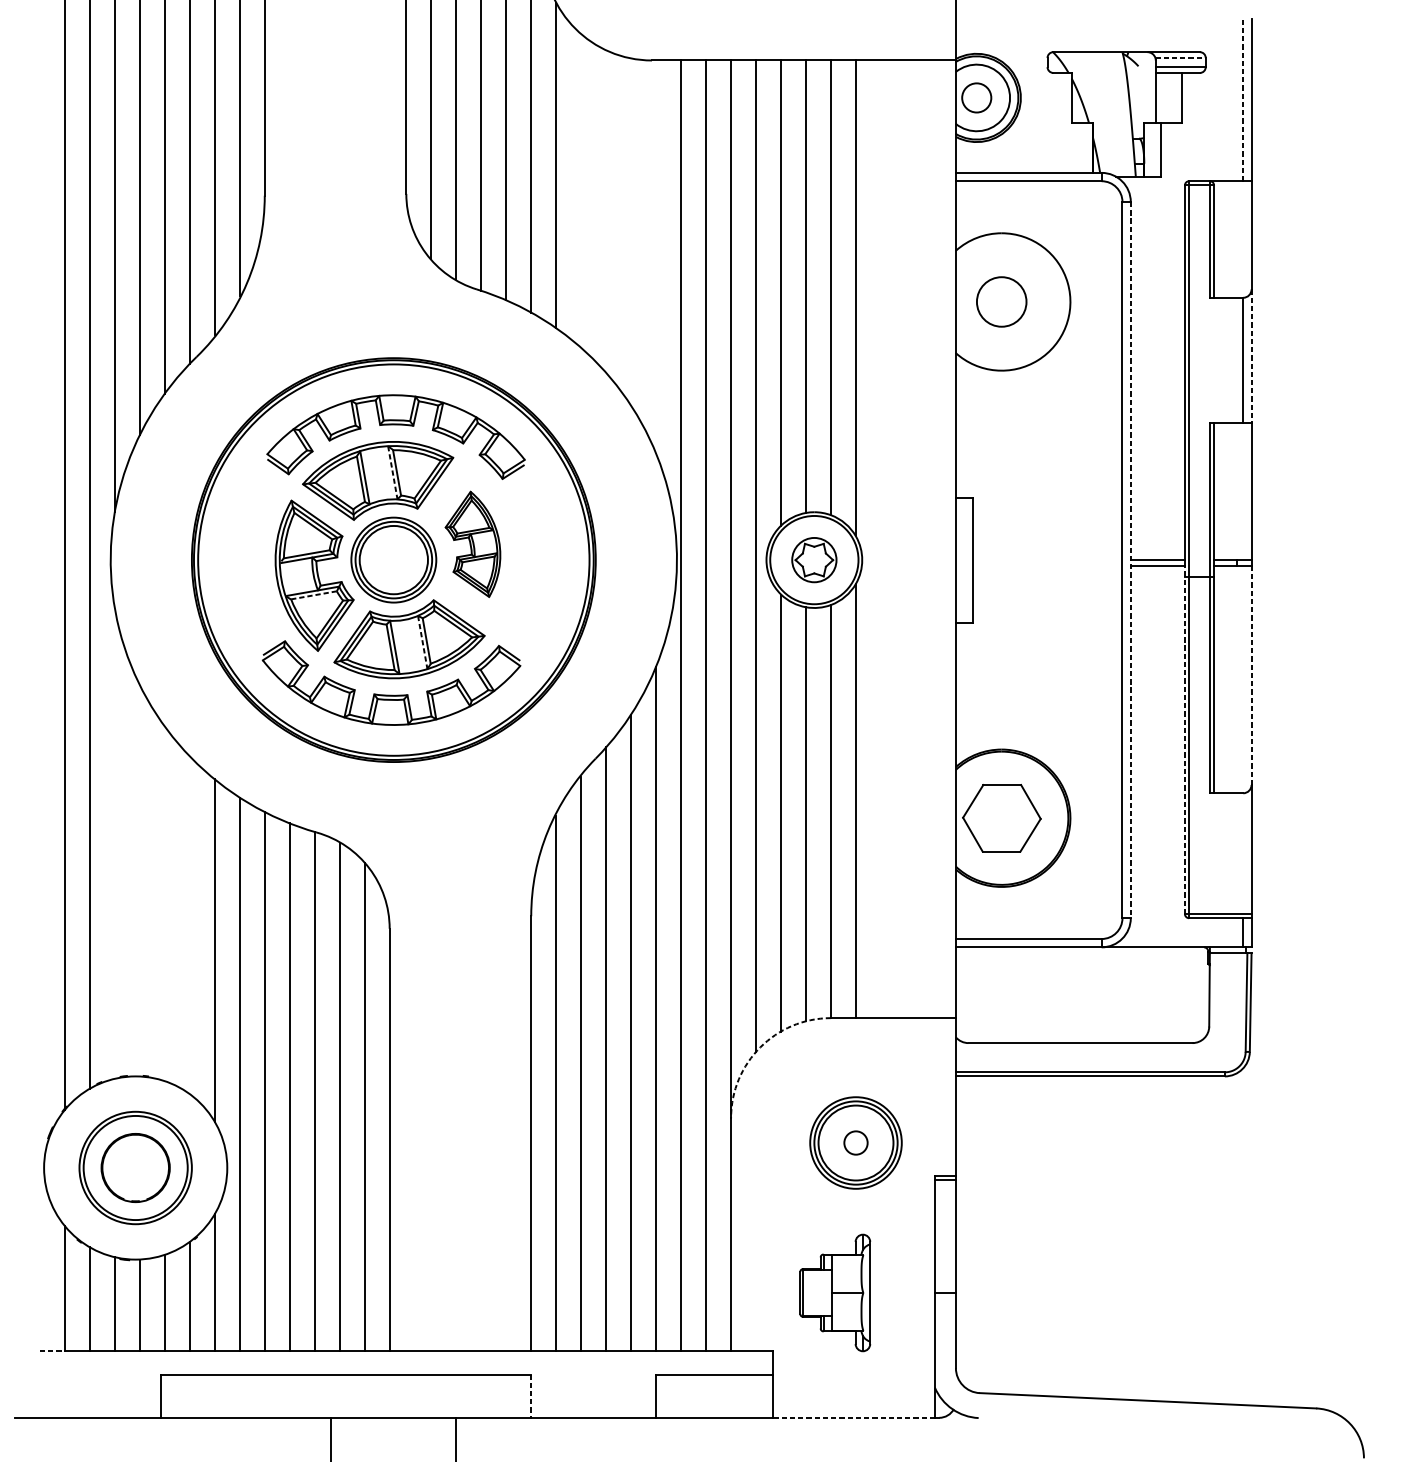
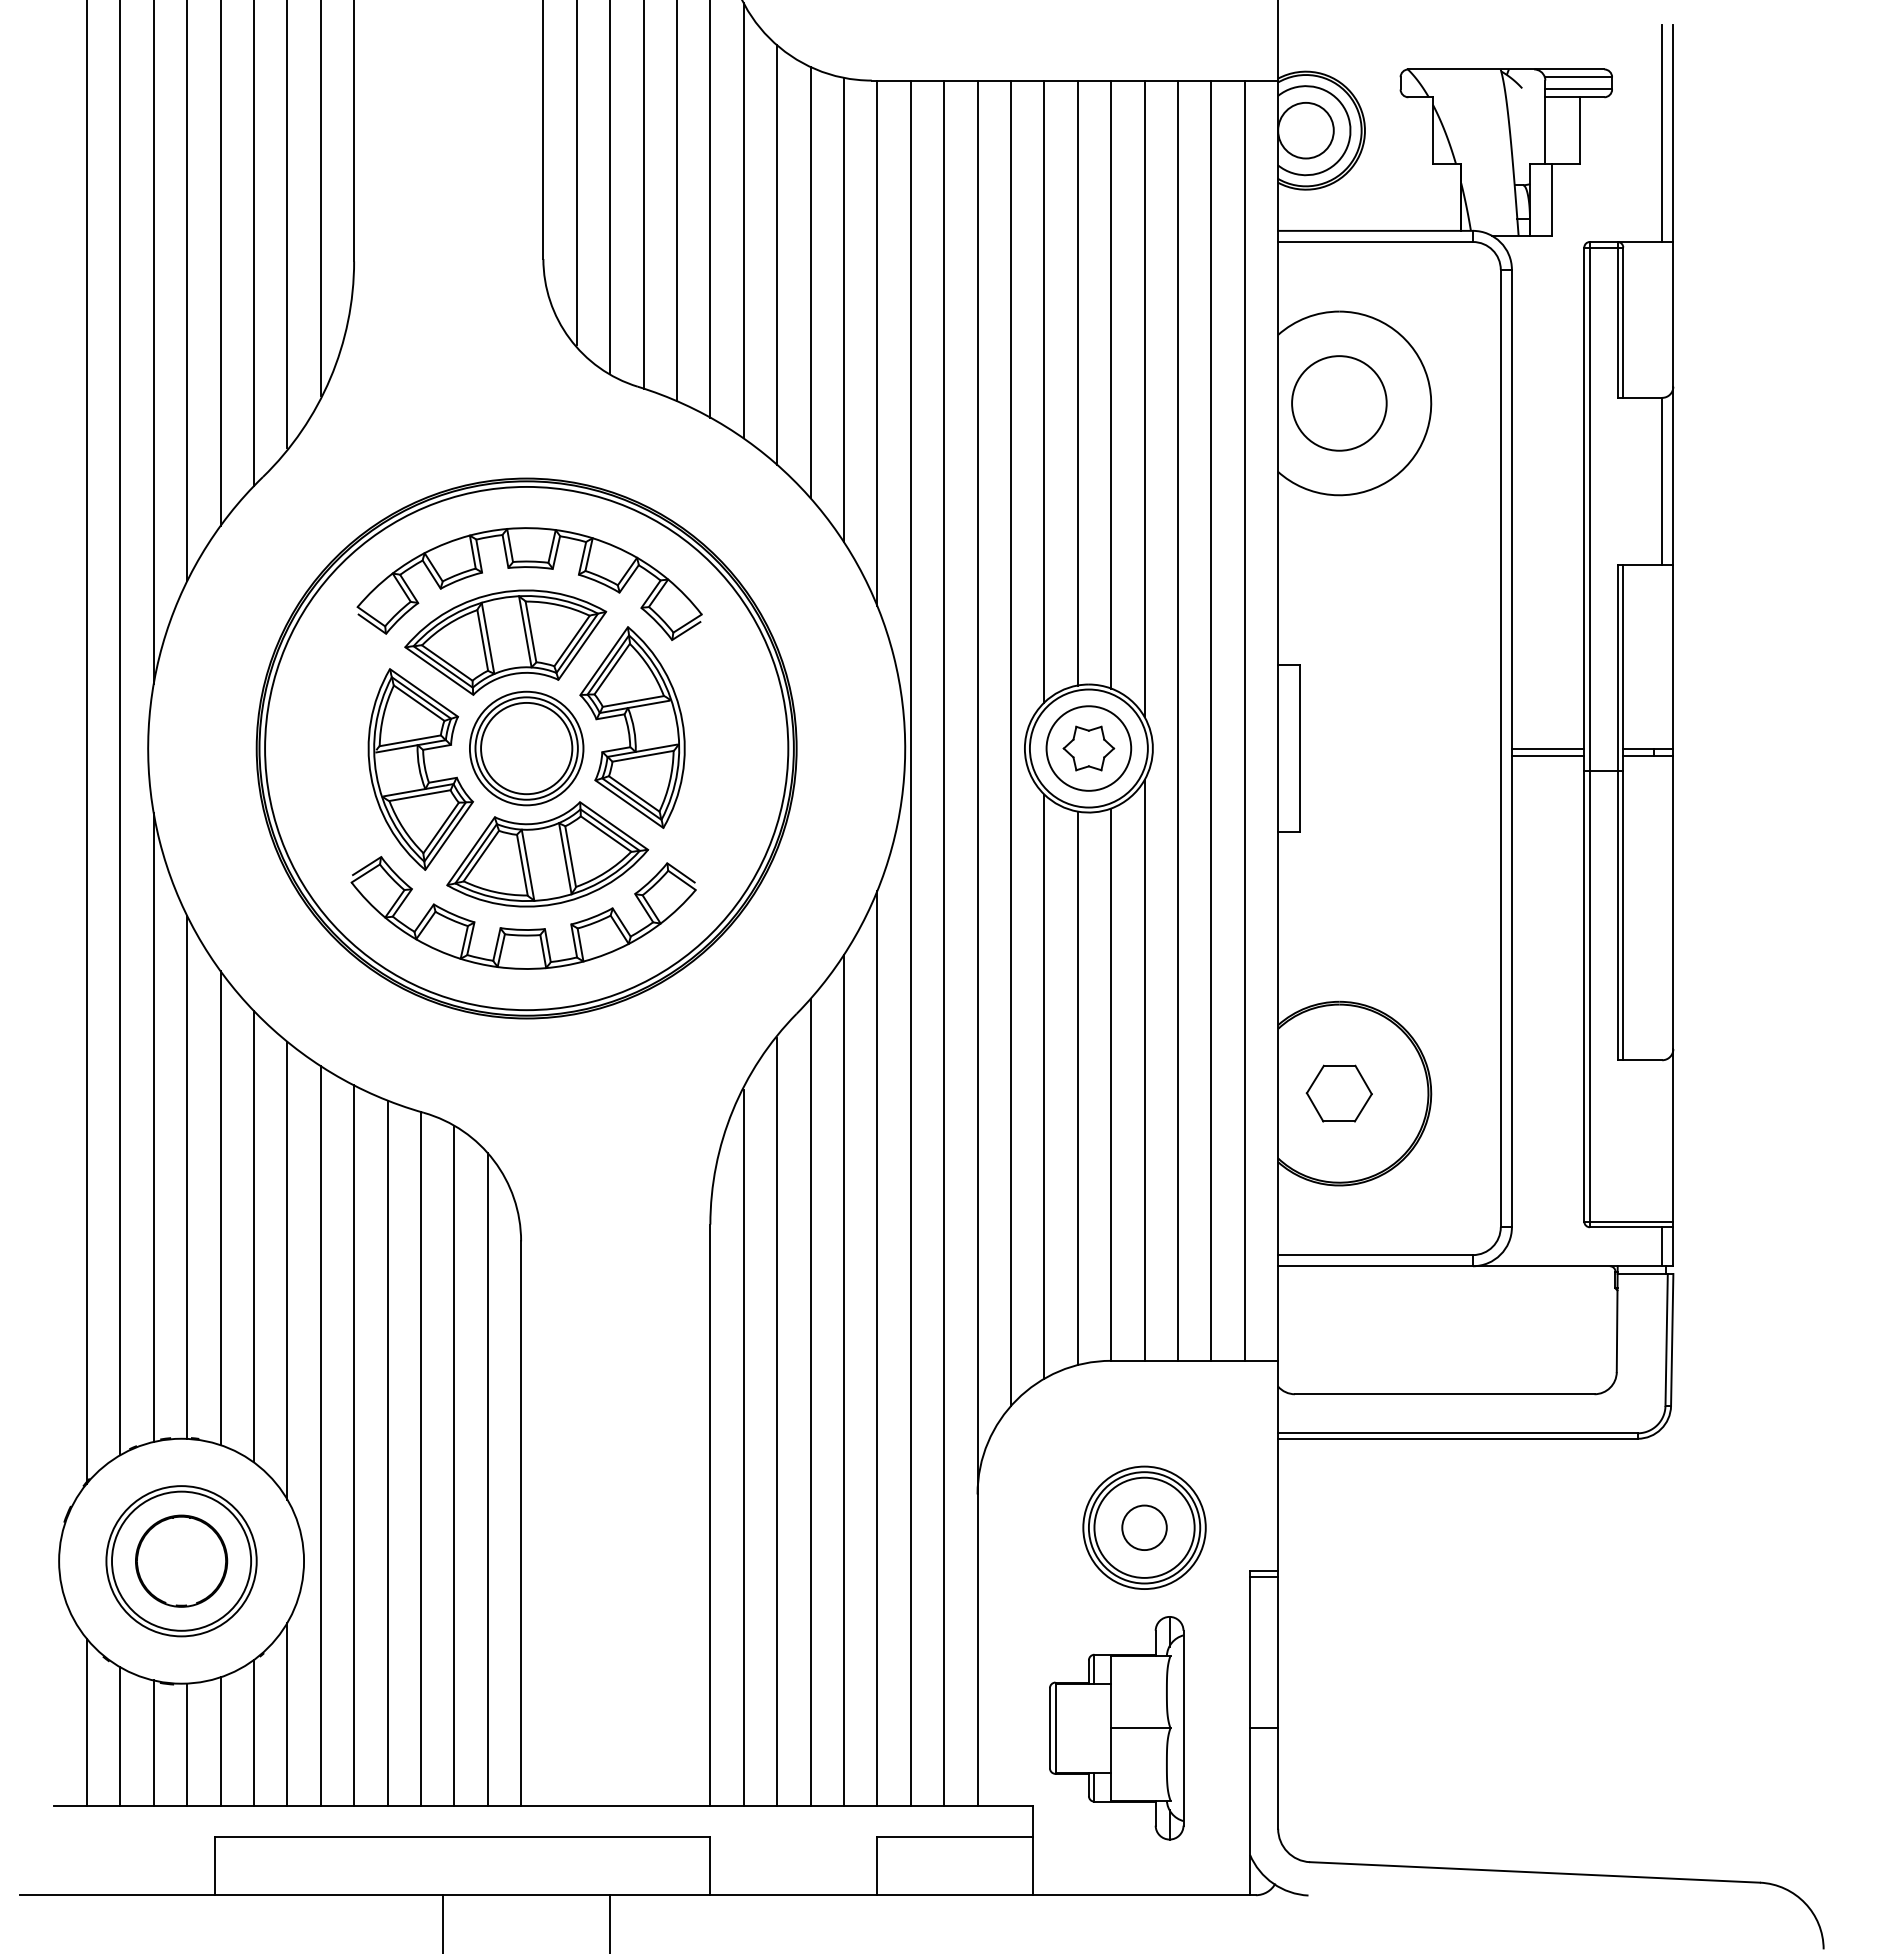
line: (1180, 58) -> (1578, 77), dashed -> solid
circle: (976, 97) -> (1305, 130), size x1.43
line: (1243, 100) -> (1662, 133), dashed -> solid
line: (581, 190) -> (777, 254), added
line: (606, 211) -> (810, 282), added
line: (630, 231) -> (843, 309), added
line: (656, 257) -> (877, 343), added
circle: (1001, 302) -> (1339, 403), size x1.43
line: (1251, 356) -> (1673, 476), dashed -> solid
line: (392, 473) -> (525, 632), dashed -> solid
line: (880, 539) -> (1177, 720), added
line: (906, 539) -> (1211, 720), added
line: (930, 539) -> (1244, 720), added
part: (472, 544) -> (632, 727), size x1.43
circle: (814, 560) -> (1088, 748), size x1.43
line: (1130, 560) -> (1511, 748), dashed -> solid
line: (314, 595) -> (420, 795), dashed -> solid
line: (422, 643) -> (565, 859), dashed -> solid
line: (1251, 676) -> (1673, 903), dashed -> solid
line: (1185, 740) -> (1584, 989), dashed -> solid
part: (1001, 818) -> (1338, 1093), size x0.62
line: (114, 843) -> (153, 1127), added
line: (140, 880) -> (187, 1176), added
line: (164, 904) -> (220, 1208), added
line: (189, 925) -> (253, 1236), added
arc: (760, 1047) -> (1016, 1399), dashed -> solid
circle: (855, 1142) -> (1144, 1527), size x1.43
part: (835, 1293) -> (1116, 1728), size x1.43
line: (52, 1351) -> (70, 1806), dashed -> solid
line: (531, 1396) -> (710, 1866), dashed -> solid
line: (853, 1418) -> (1141, 1895), dashed -> solid

